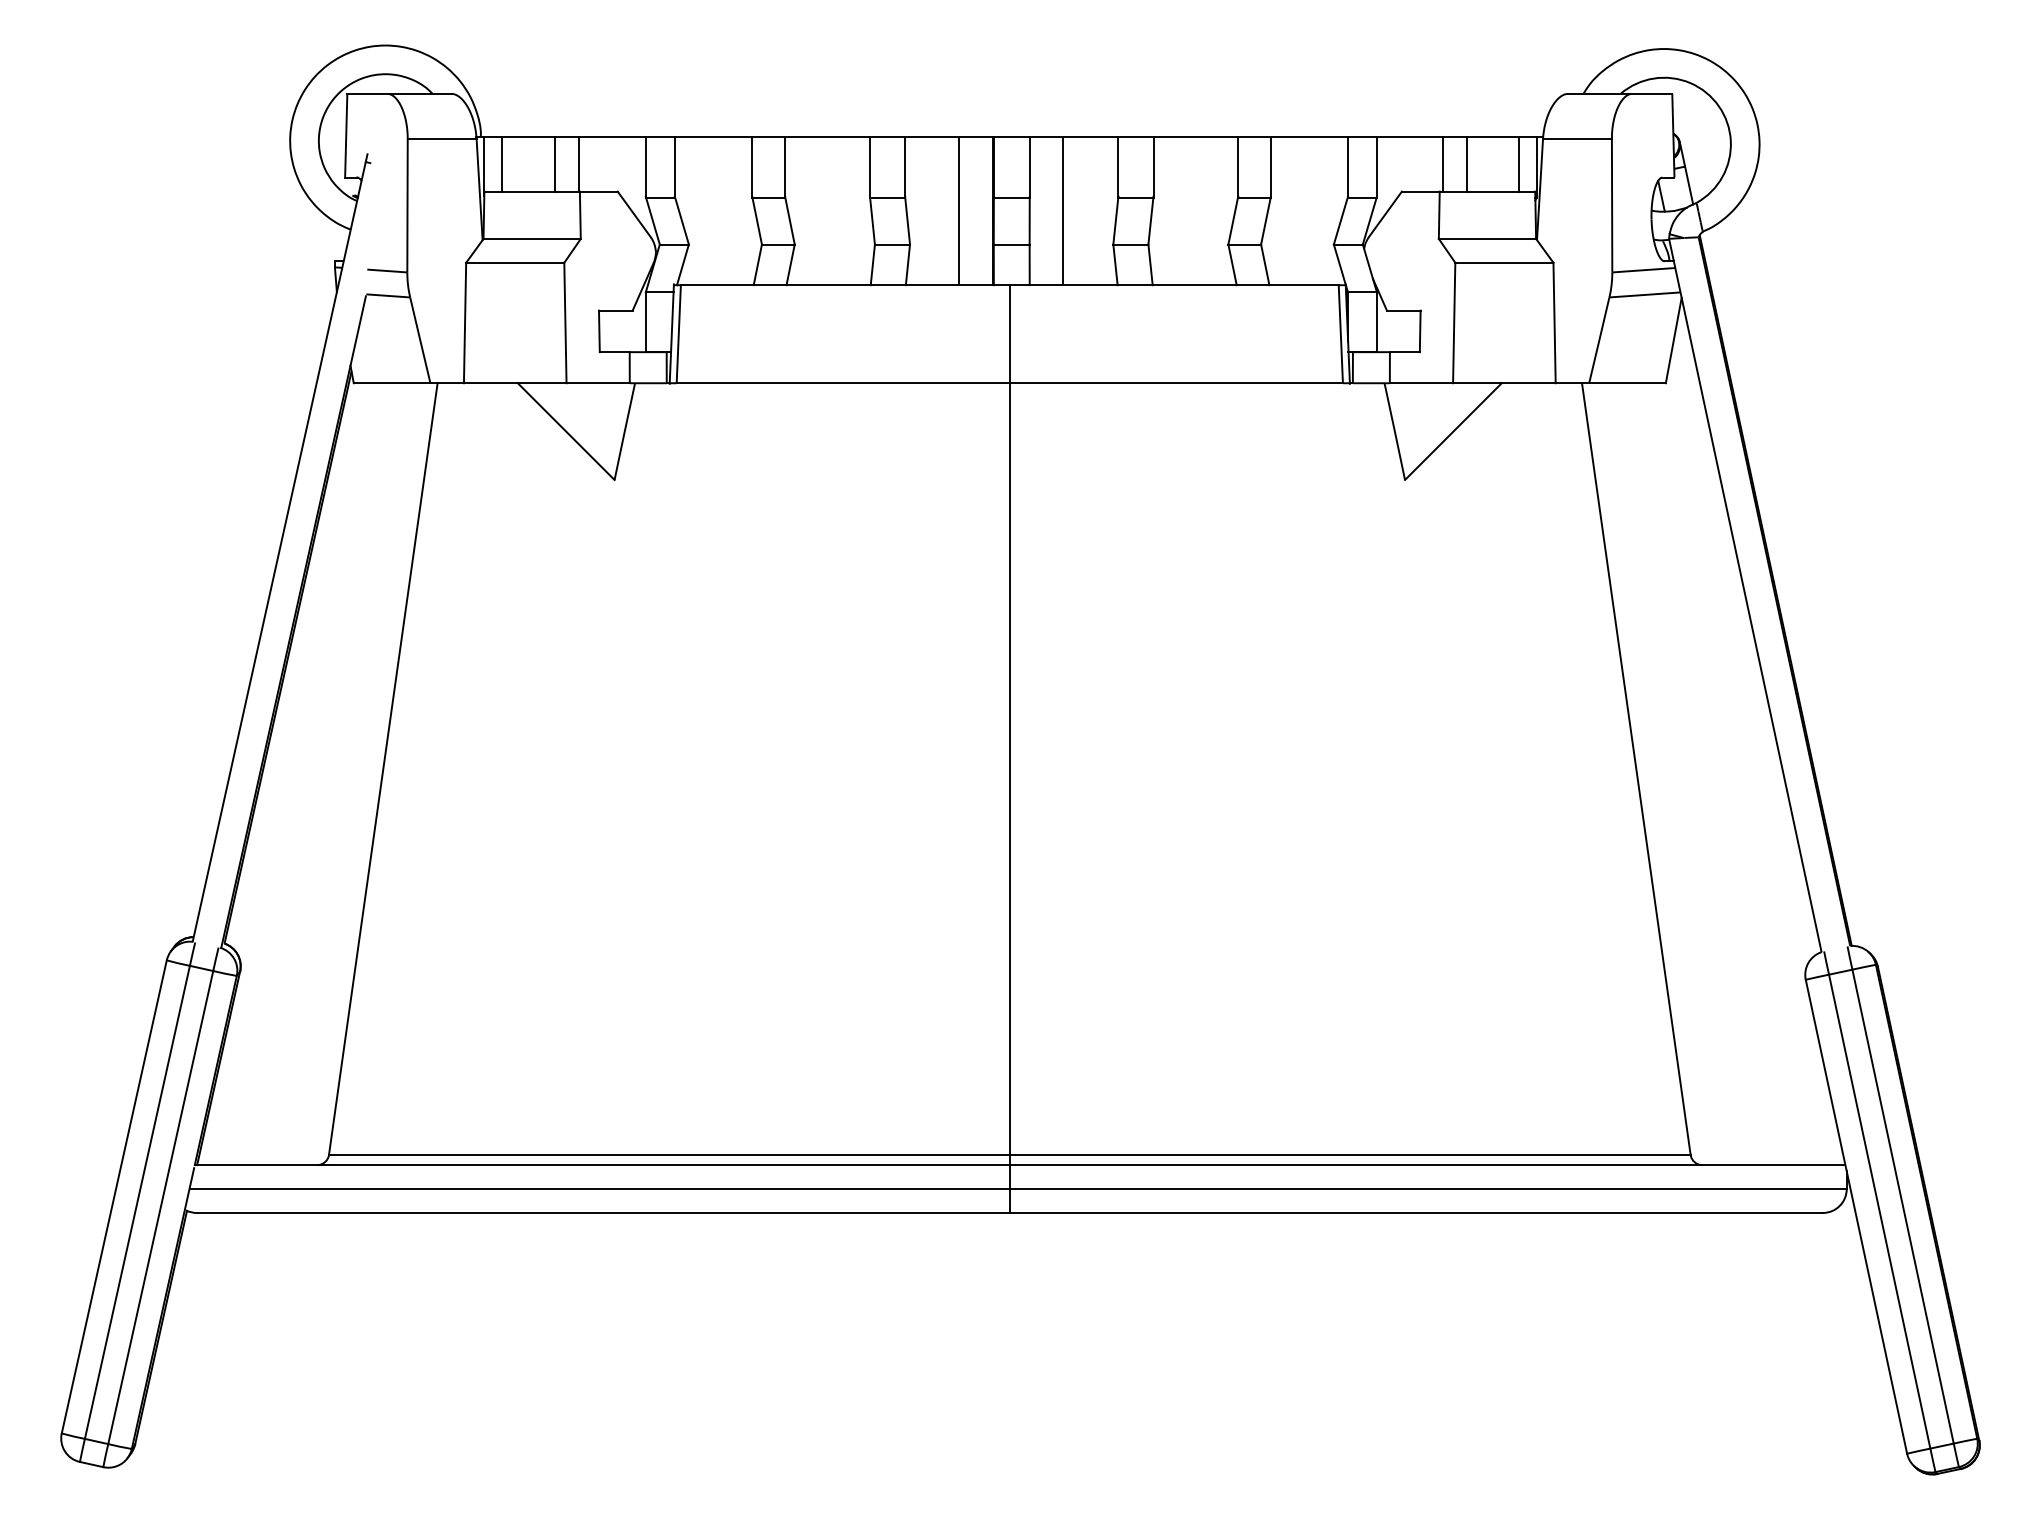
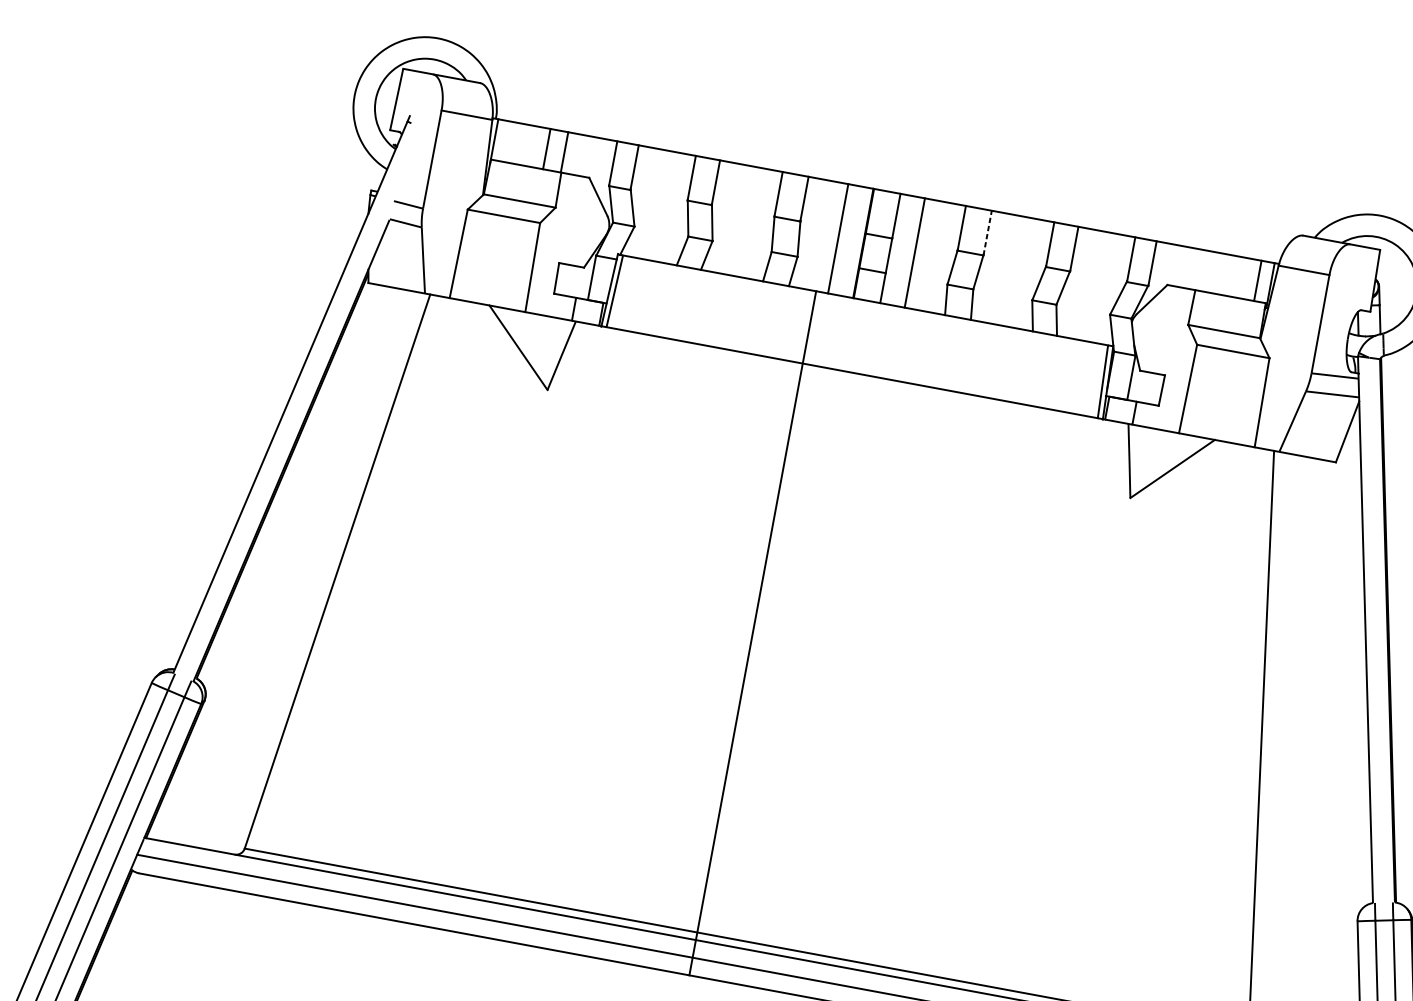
line: (502, 163) -> (508, 141), removed
line: (1443, 163) -> (1201, 269), removed
line: (1467, 163) -> (1219, 273), removed
line: (1153, 166) -> (987, 232), solid -> dashed
line: (1009, 748) -> (752, 632), moved

